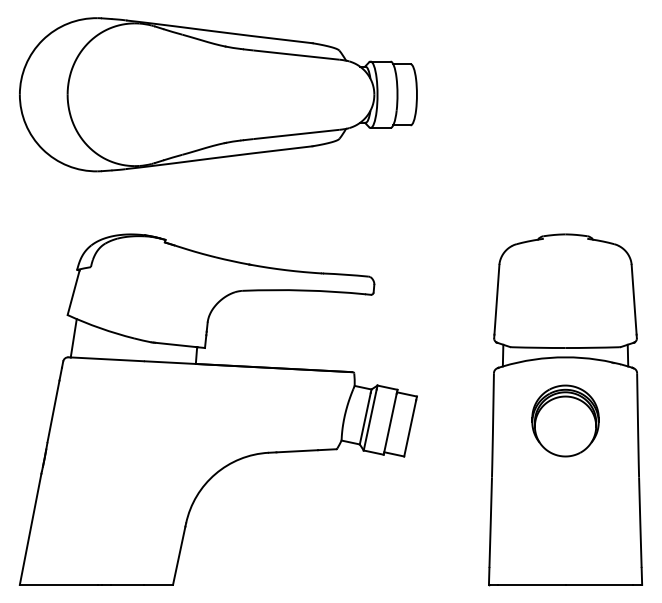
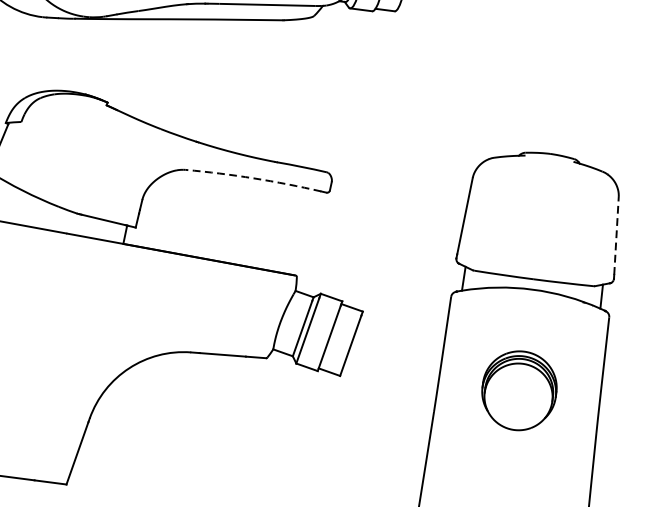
arc: (304, 290) -> (253, 178), solid -> dashed
line: (634, 299) -> (616, 235), solid -> dashed
part: (565, 420) -> (519, 390), moved

